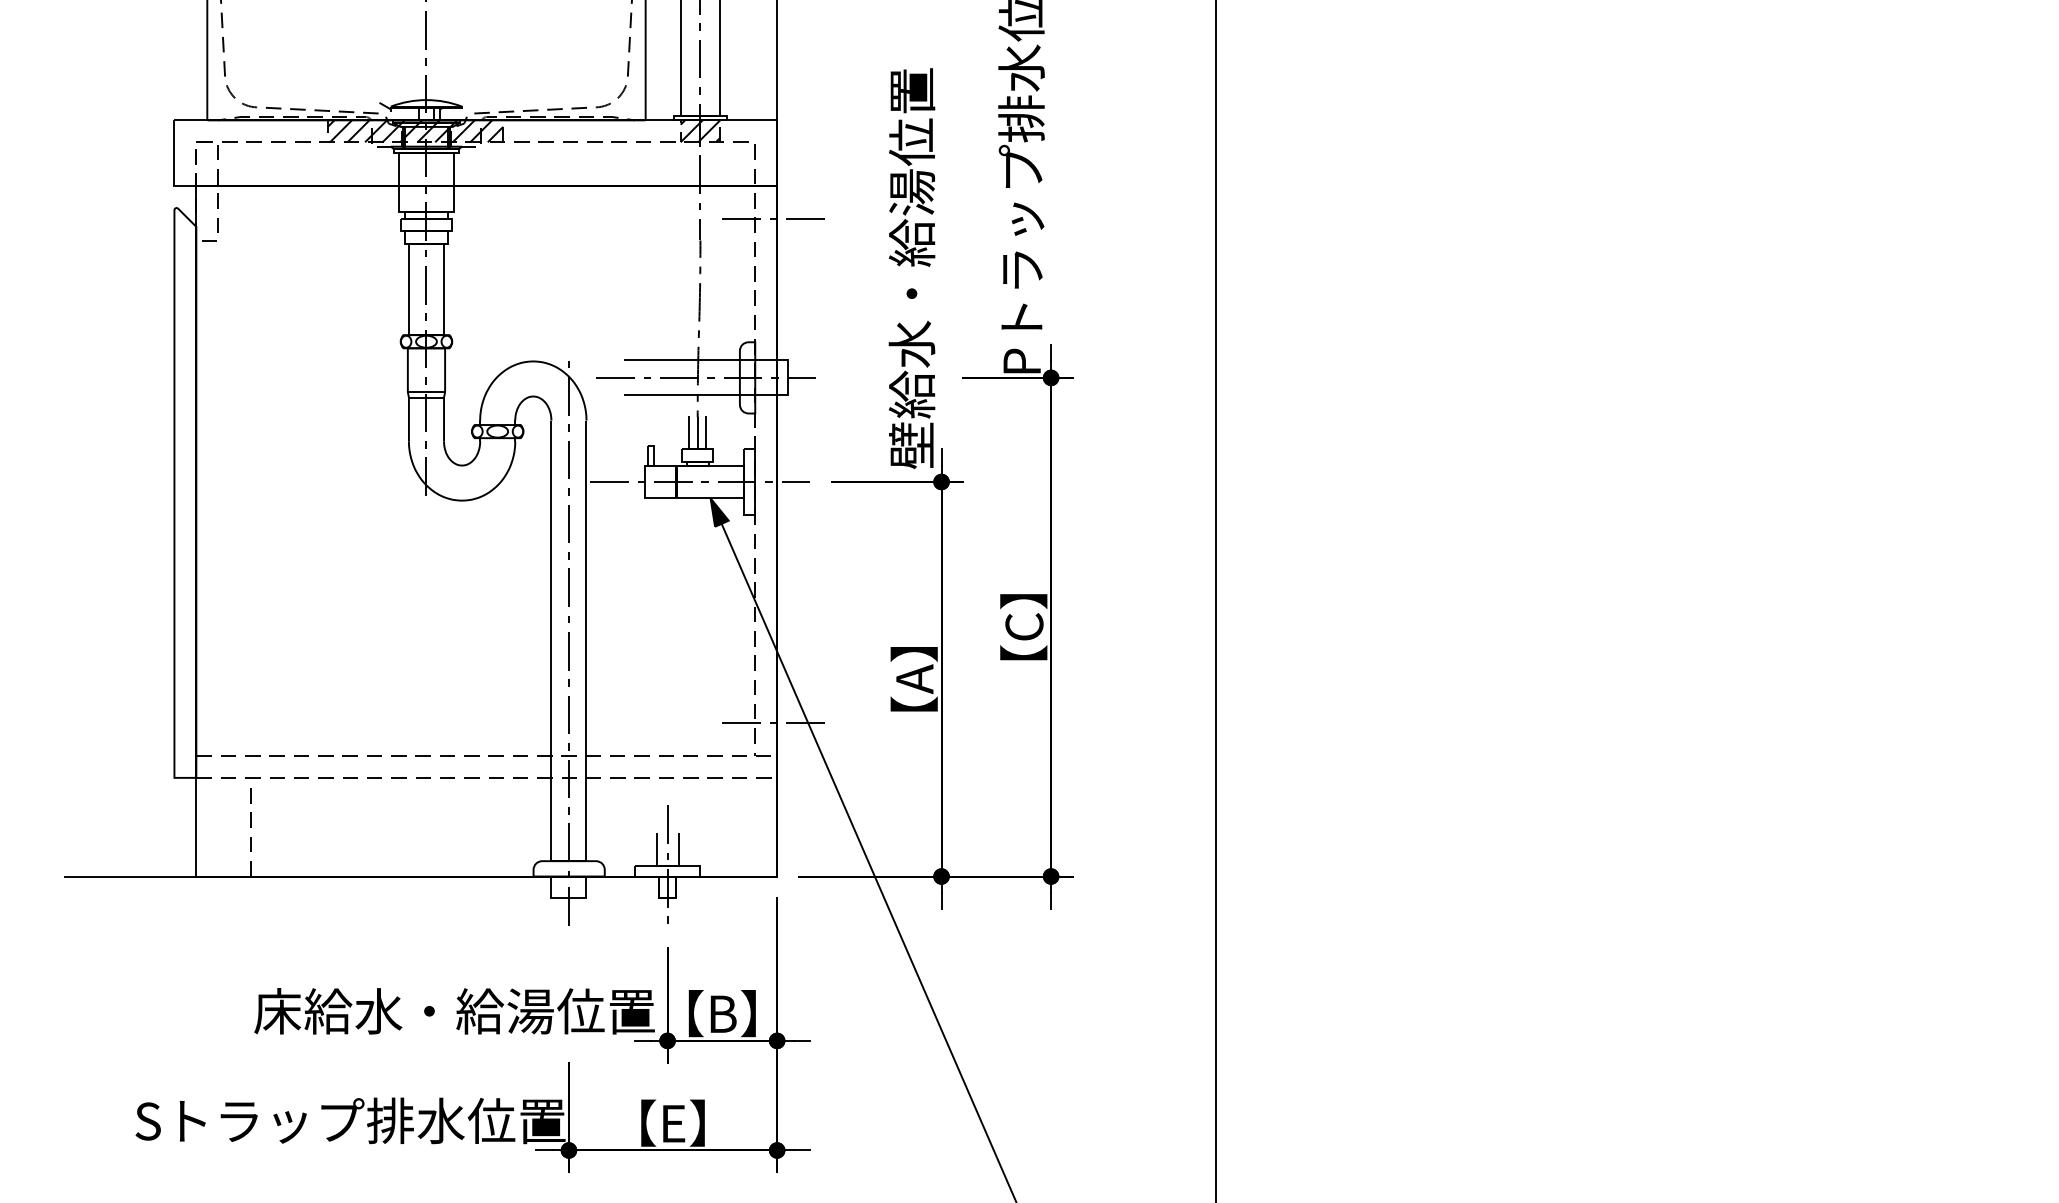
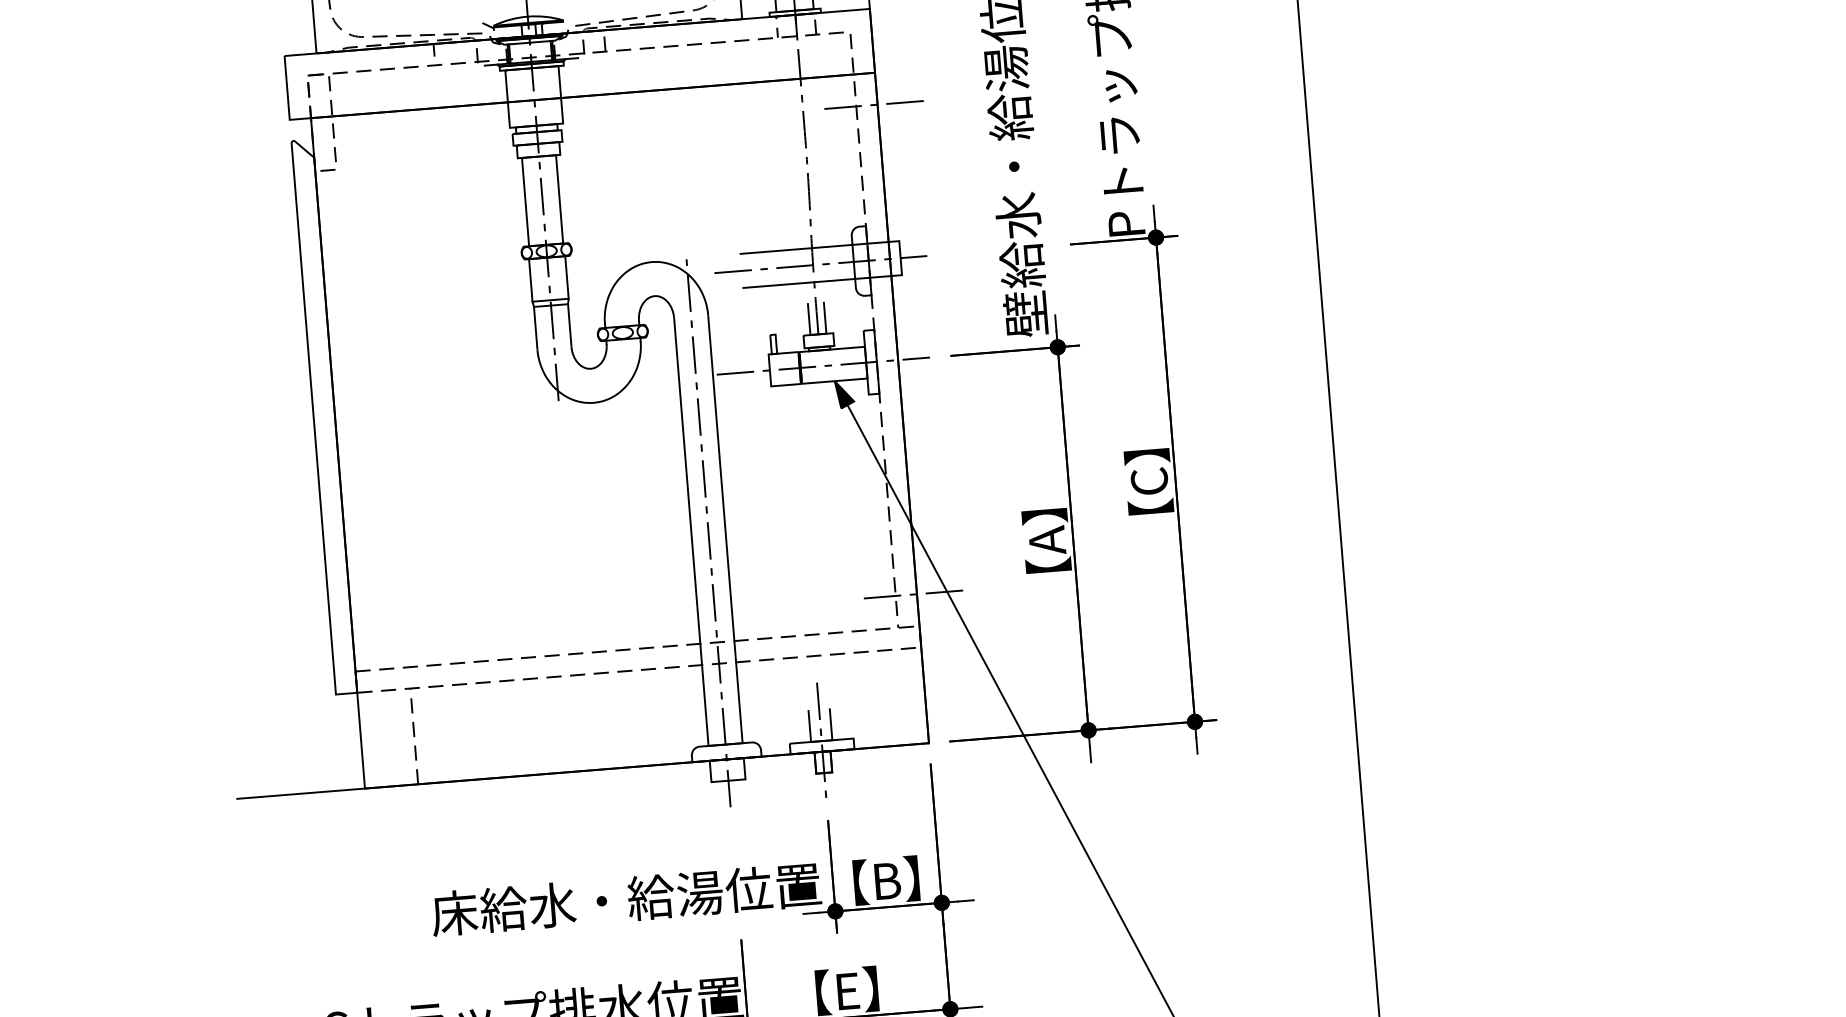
hatch: (415, 131) -> (519, 48), removed
hatch: (700, 131) -> (796, 25), removed

